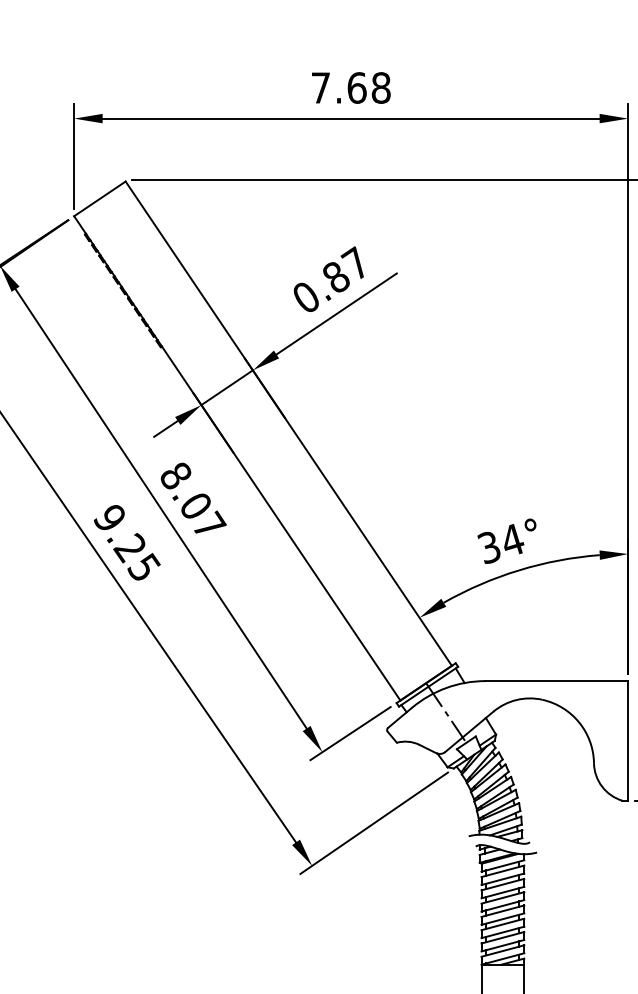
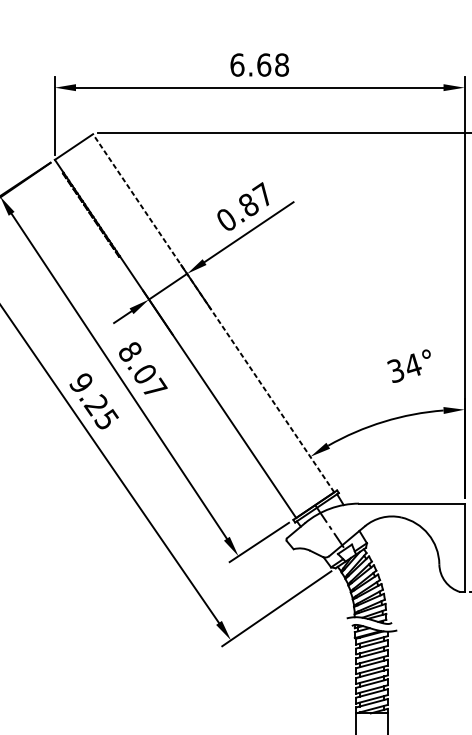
text: (320, 87) -> (237, 64), 7.68 -> 6.68
line: (288, 423) -> (213, 313), solid -> dashed
text: (506, 540) -> (408, 365), moved

